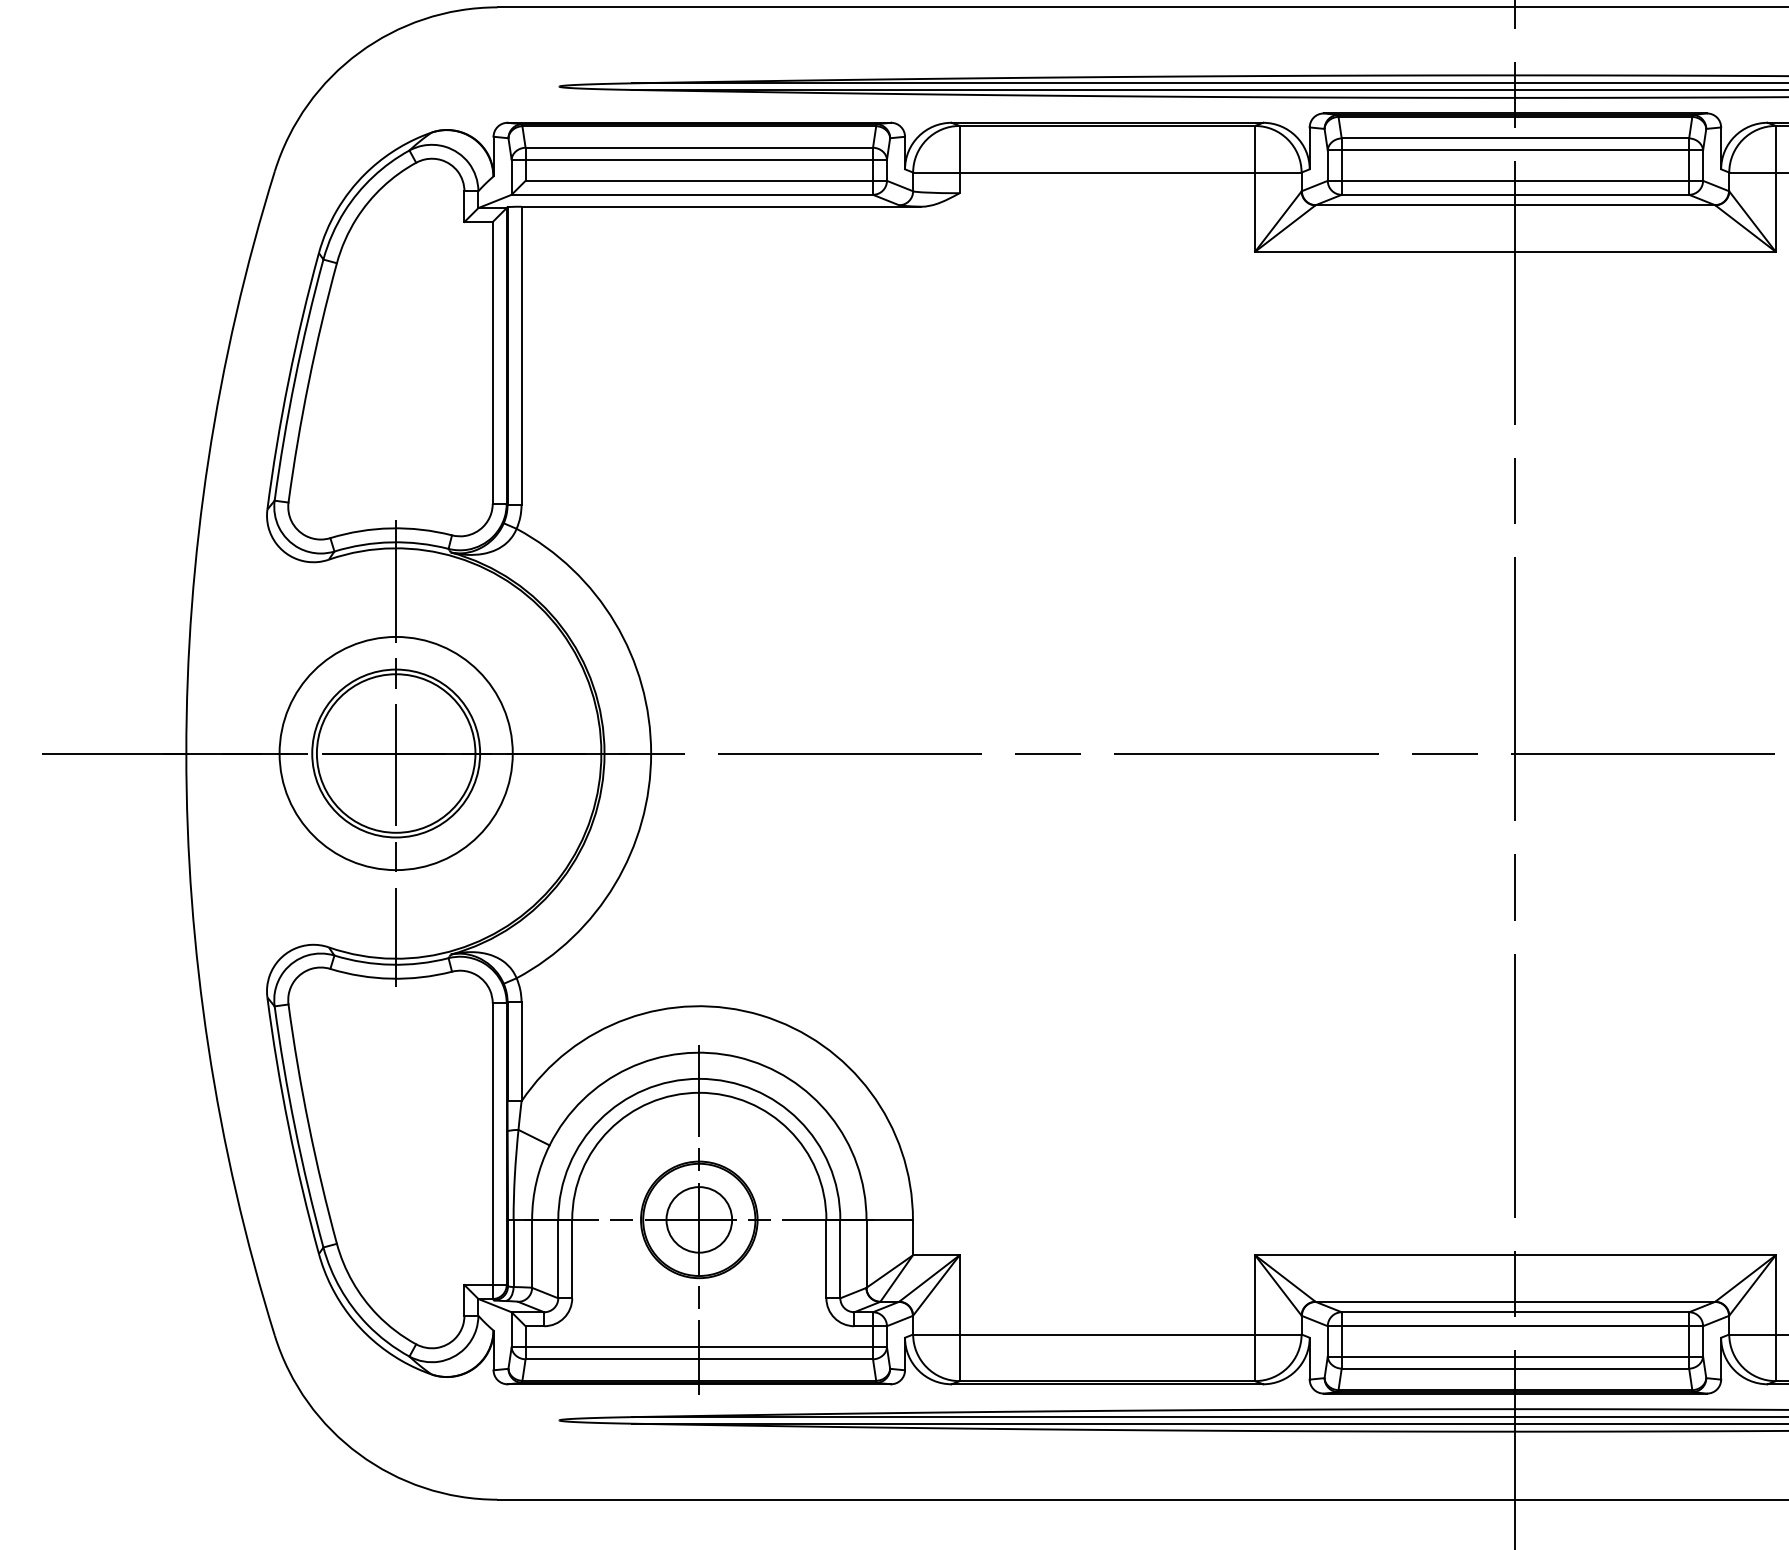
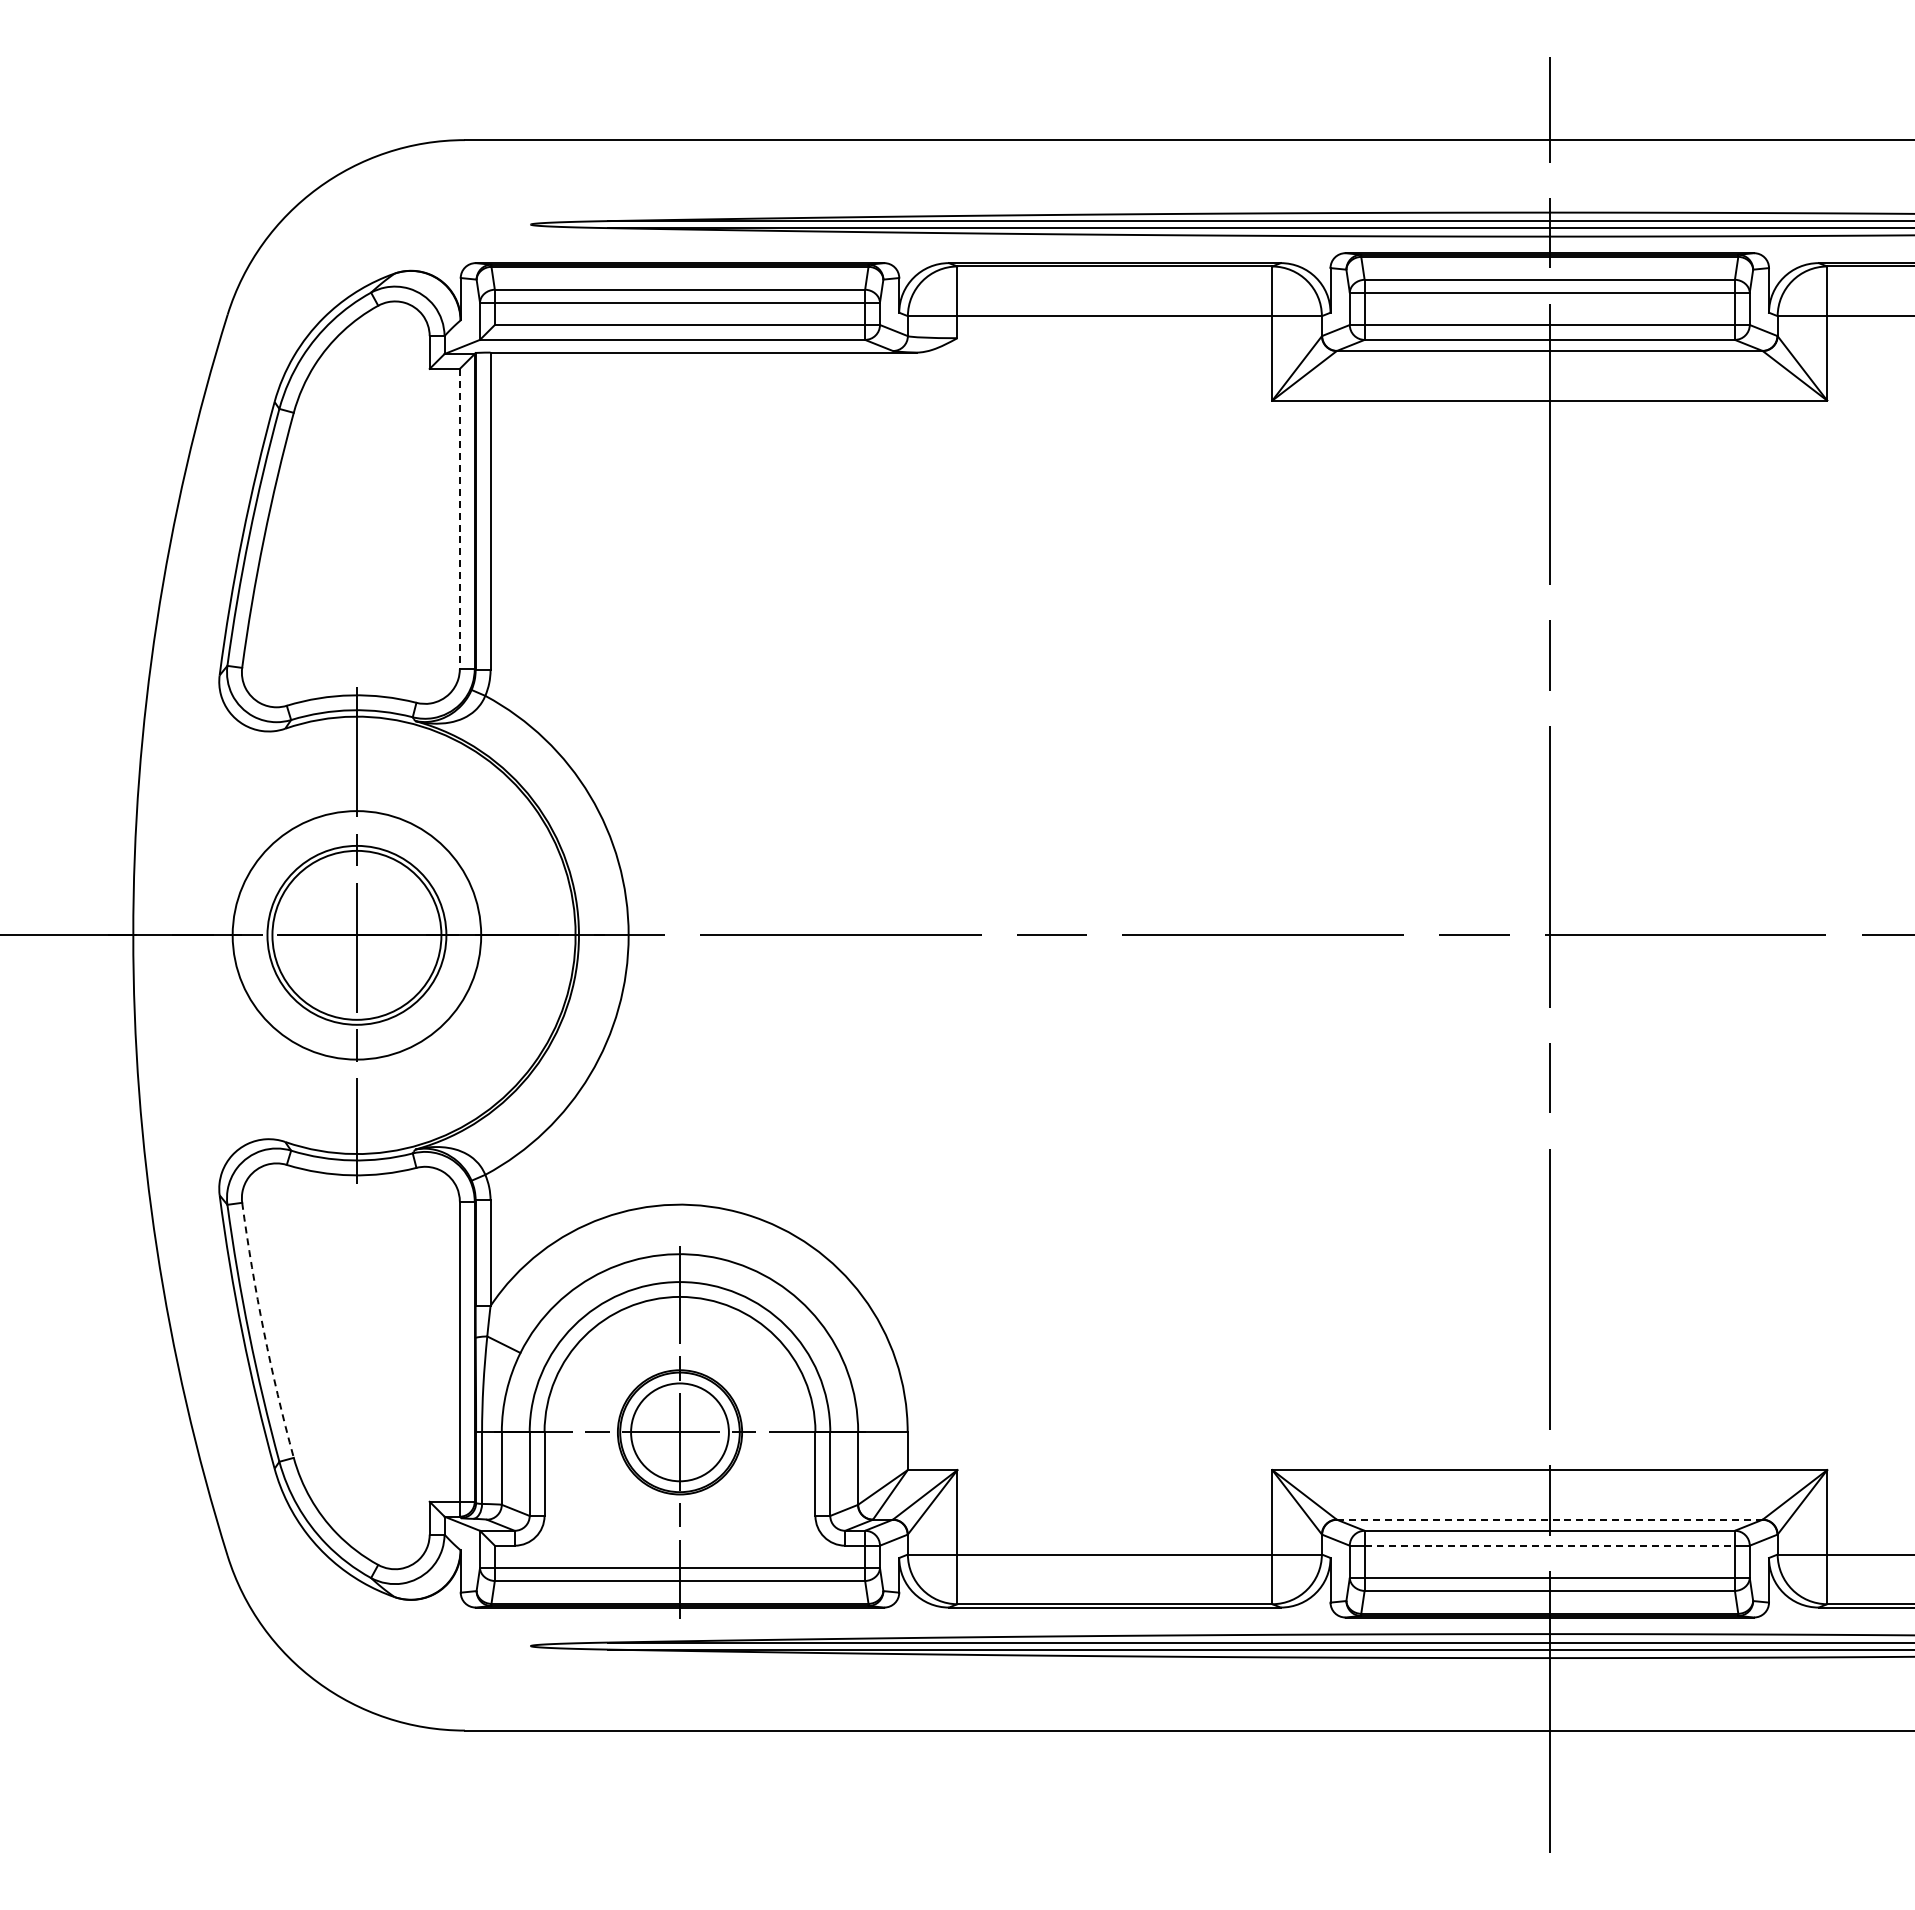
line: (492, 363) -> (459, 519), solid -> dashed
arc: (308, 1125) -> (263, 1331), solid -> dashed
circle: (698, 1220) -> (679, 1432), size x1.4
line: (1515, 1301) -> (1549, 1519), solid -> dashed
line: (1516, 1326) -> (1550, 1545), solid -> dashed

